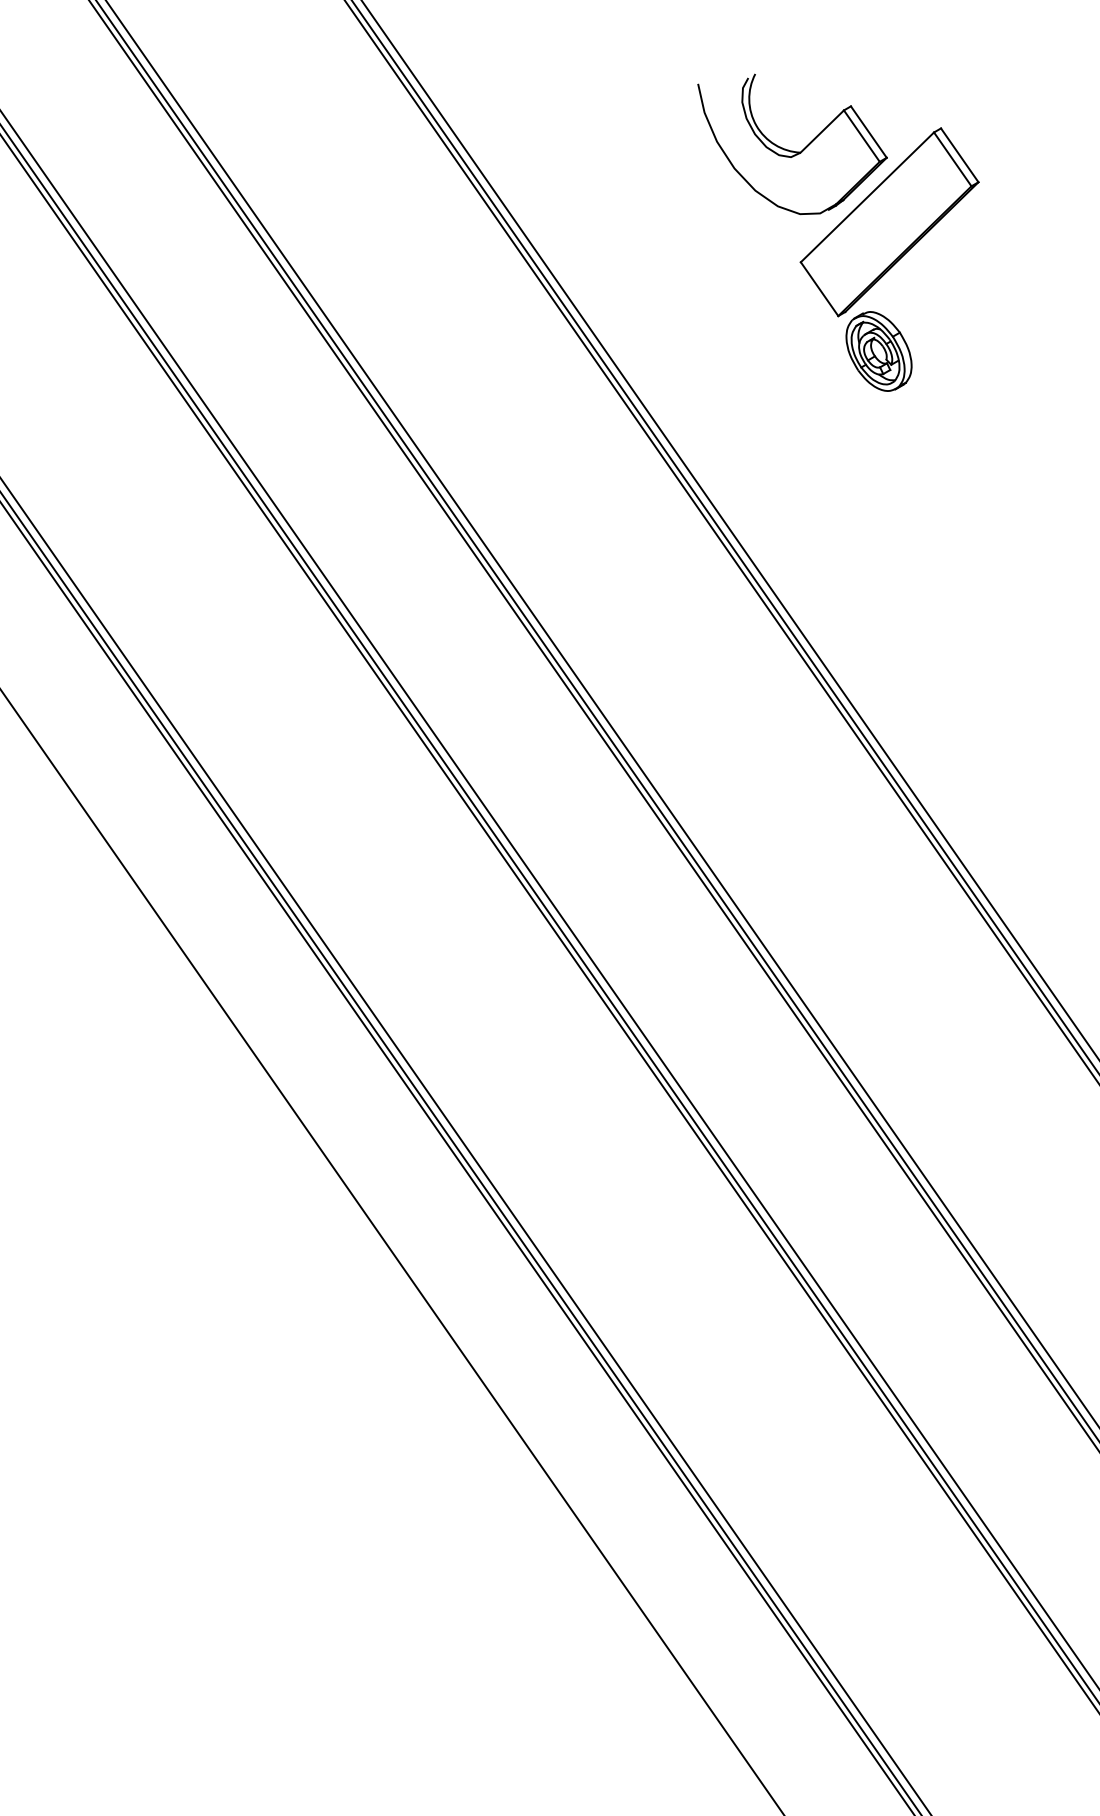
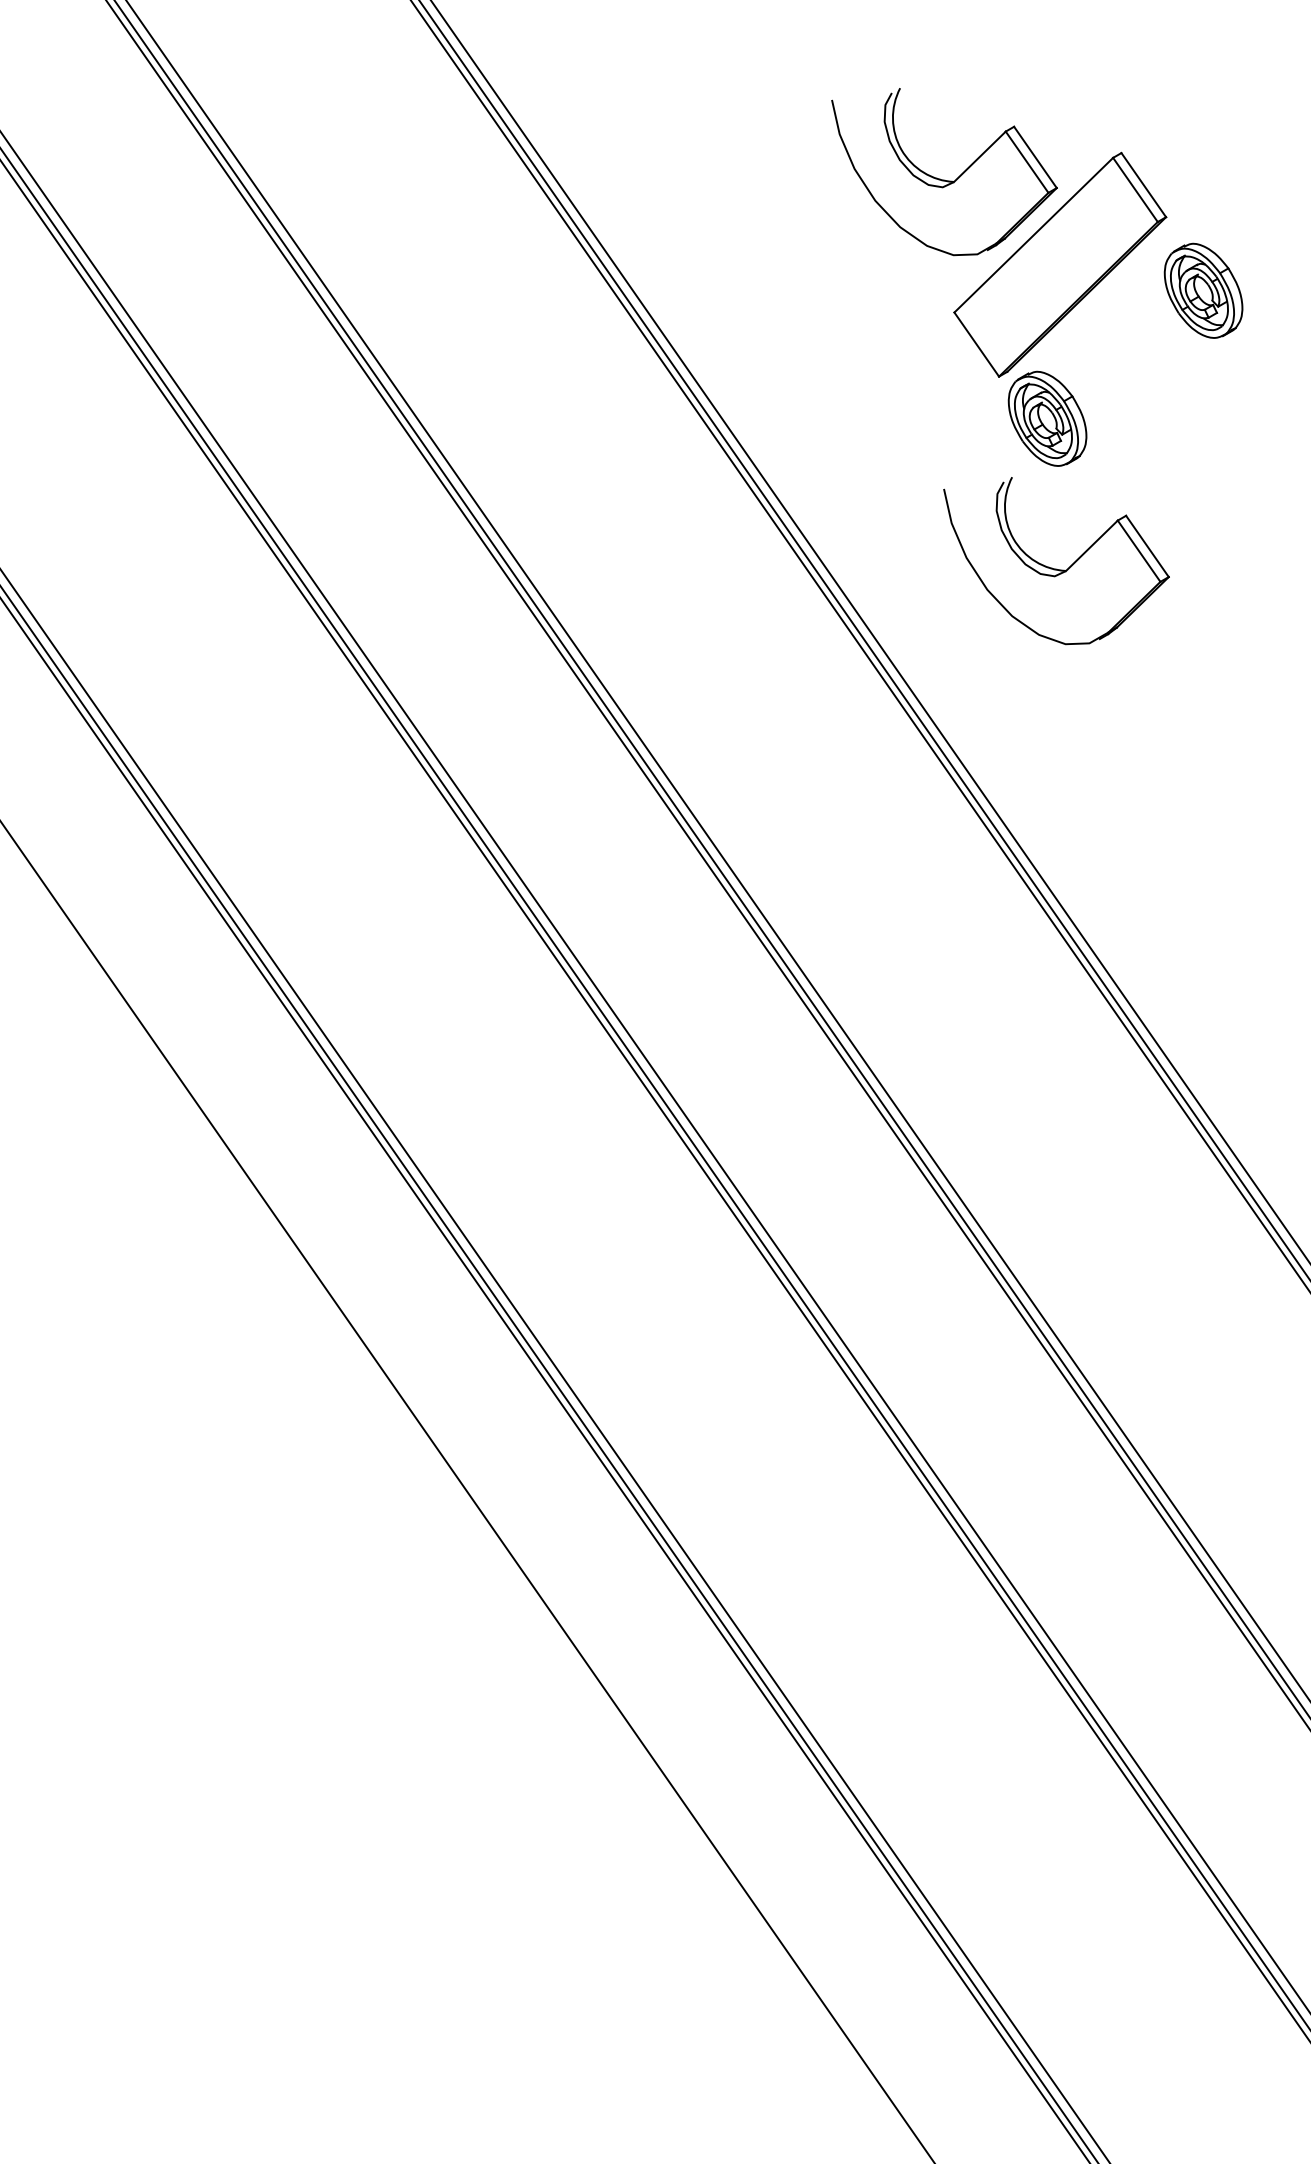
part: (1009, 243) -> (1203, 290), added
part: (886, 477) -> (1056, 568), added

